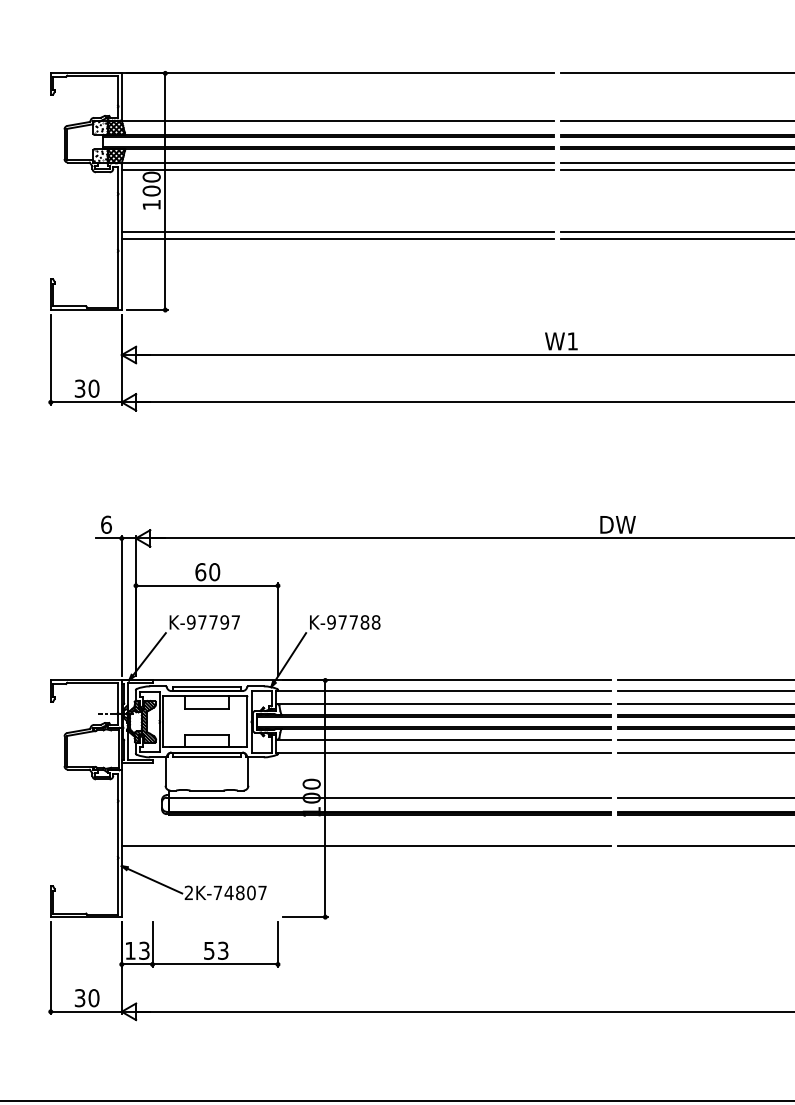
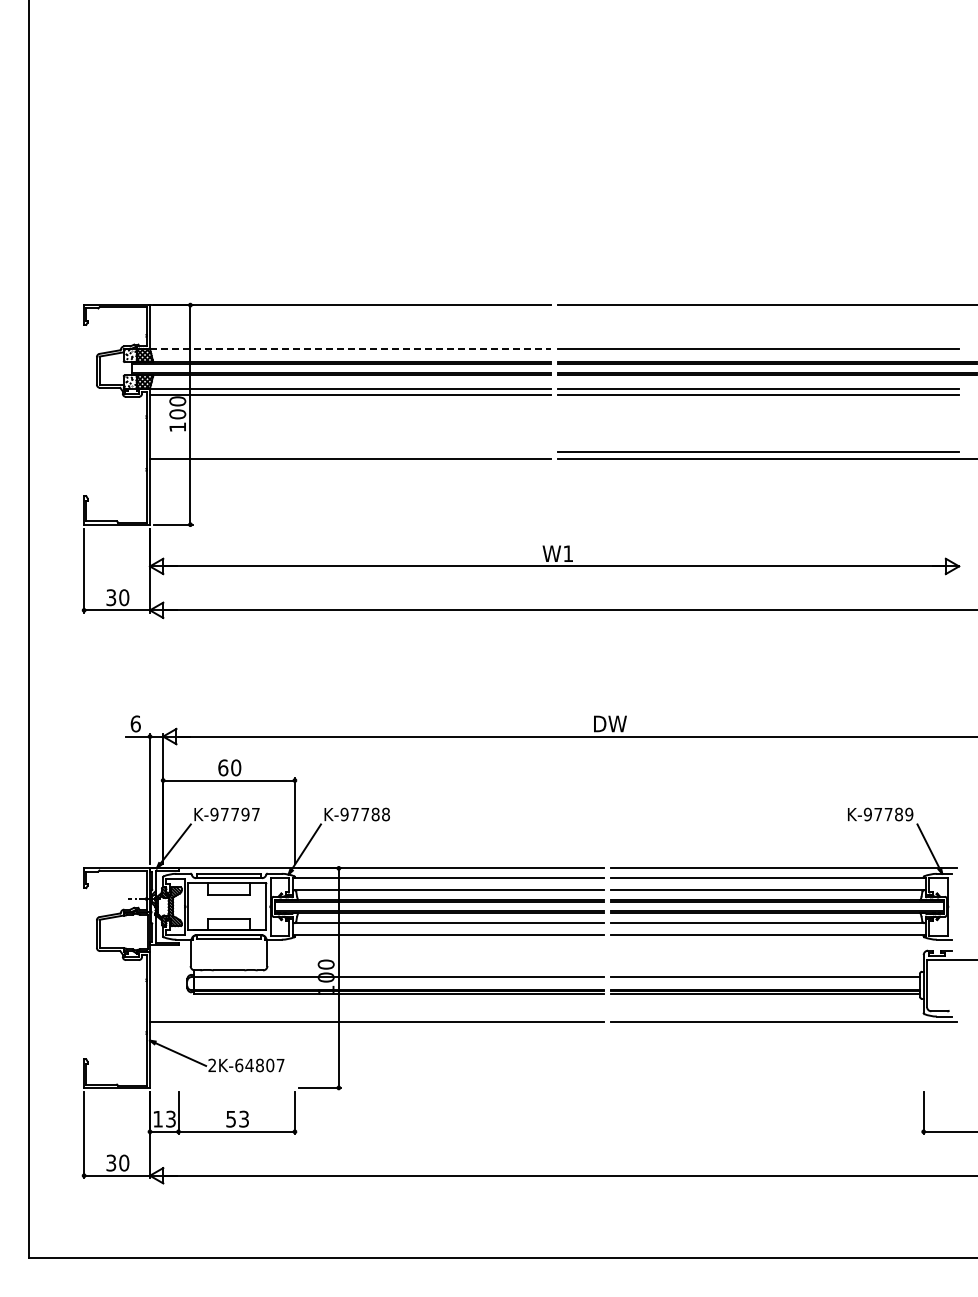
line: (337, 121) -> (350, 349), solid -> dashed
line: (337, 232) -> (350, 452), removed
text: (218, 892) -> (239, 1065), 2K-74807 -> 2K-64807

